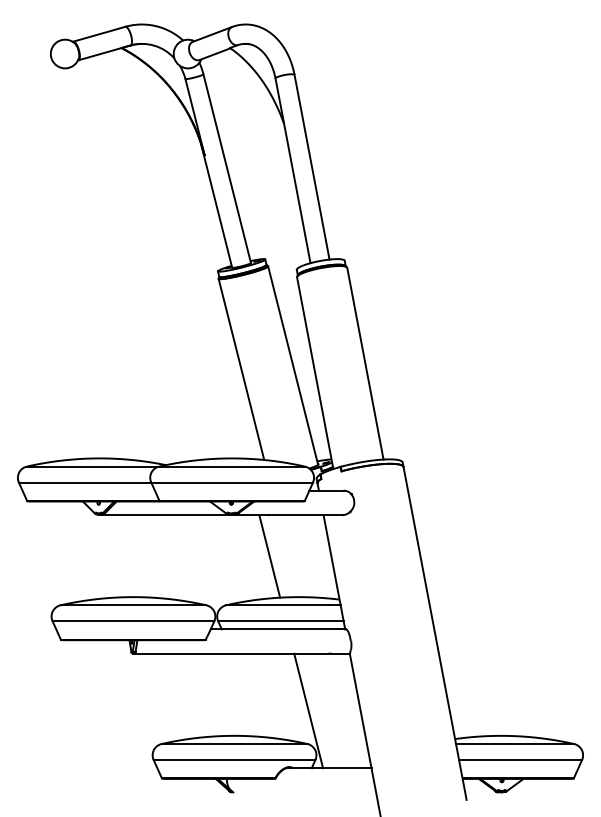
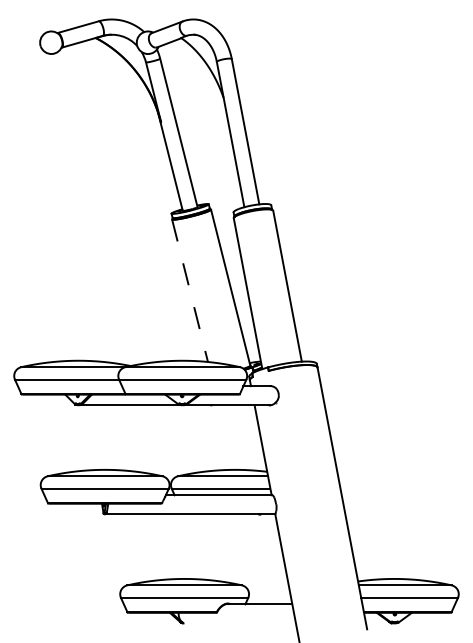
line: (241, 369) -> (190, 290), solid -> dashed
line: (269, 556) -> (212, 437), removed
line: (308, 710) -> (242, 559), removed

